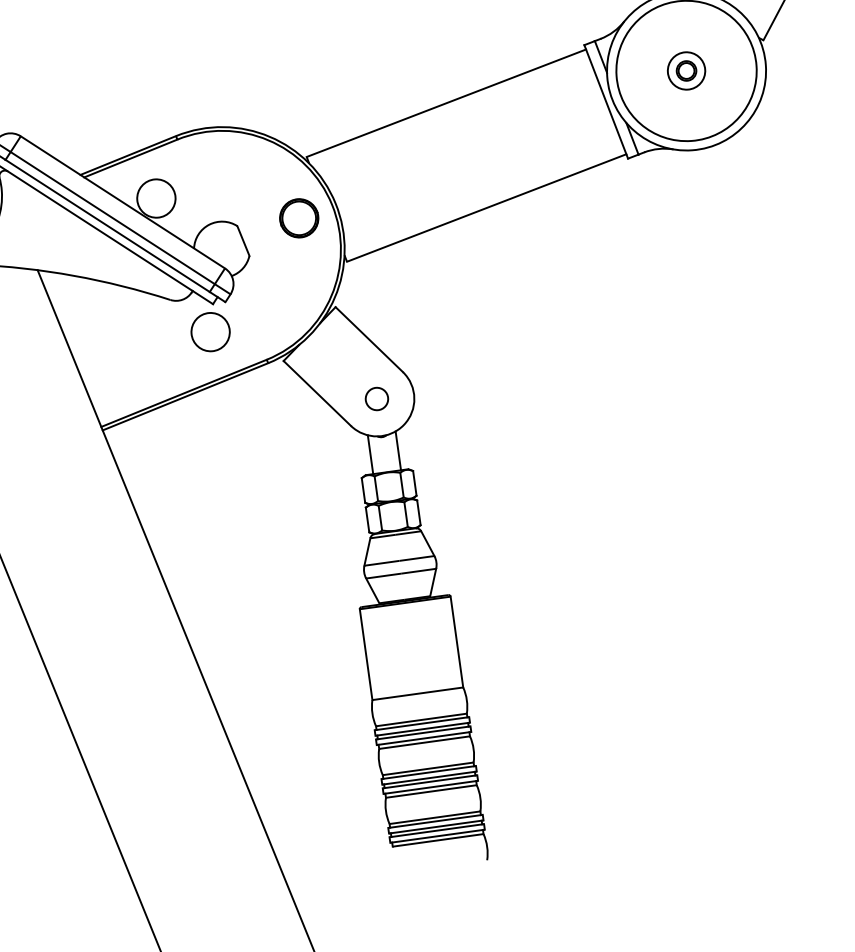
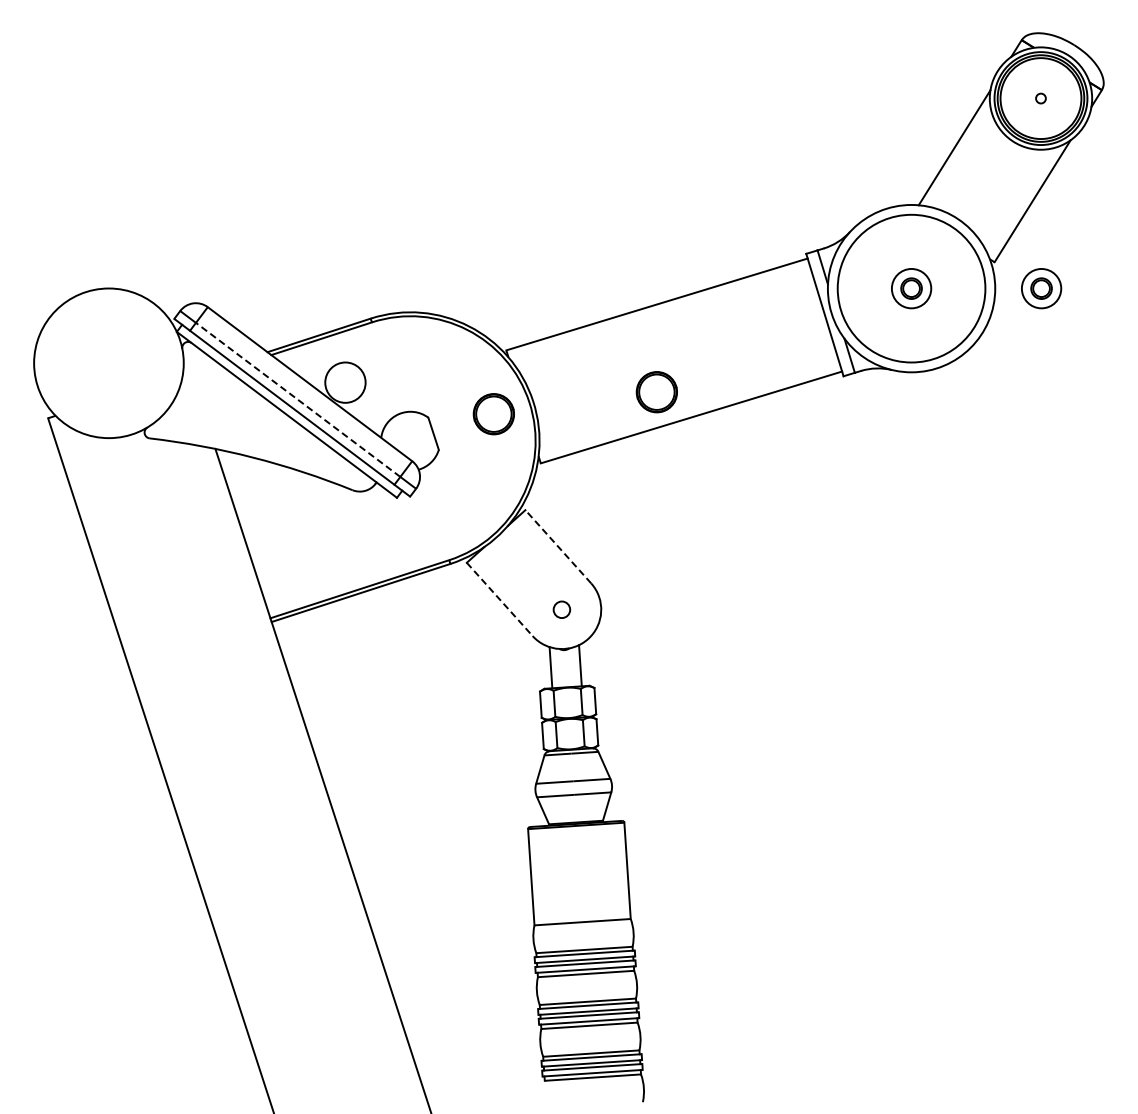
part: (809, 62) -> (1041, 288), added
part: (451, 186) -> (656, 392), added
line: (113, 217) -> (298, 399), solid -> dashed
circle: (210, 331) -> (392, 526), removed
line: (368, 339) -> (557, 546), solid -> dashed
line: (318, 393) -> (500, 599), solid -> dashed
circle: (376, 398) -> (561, 609), size x0.7

